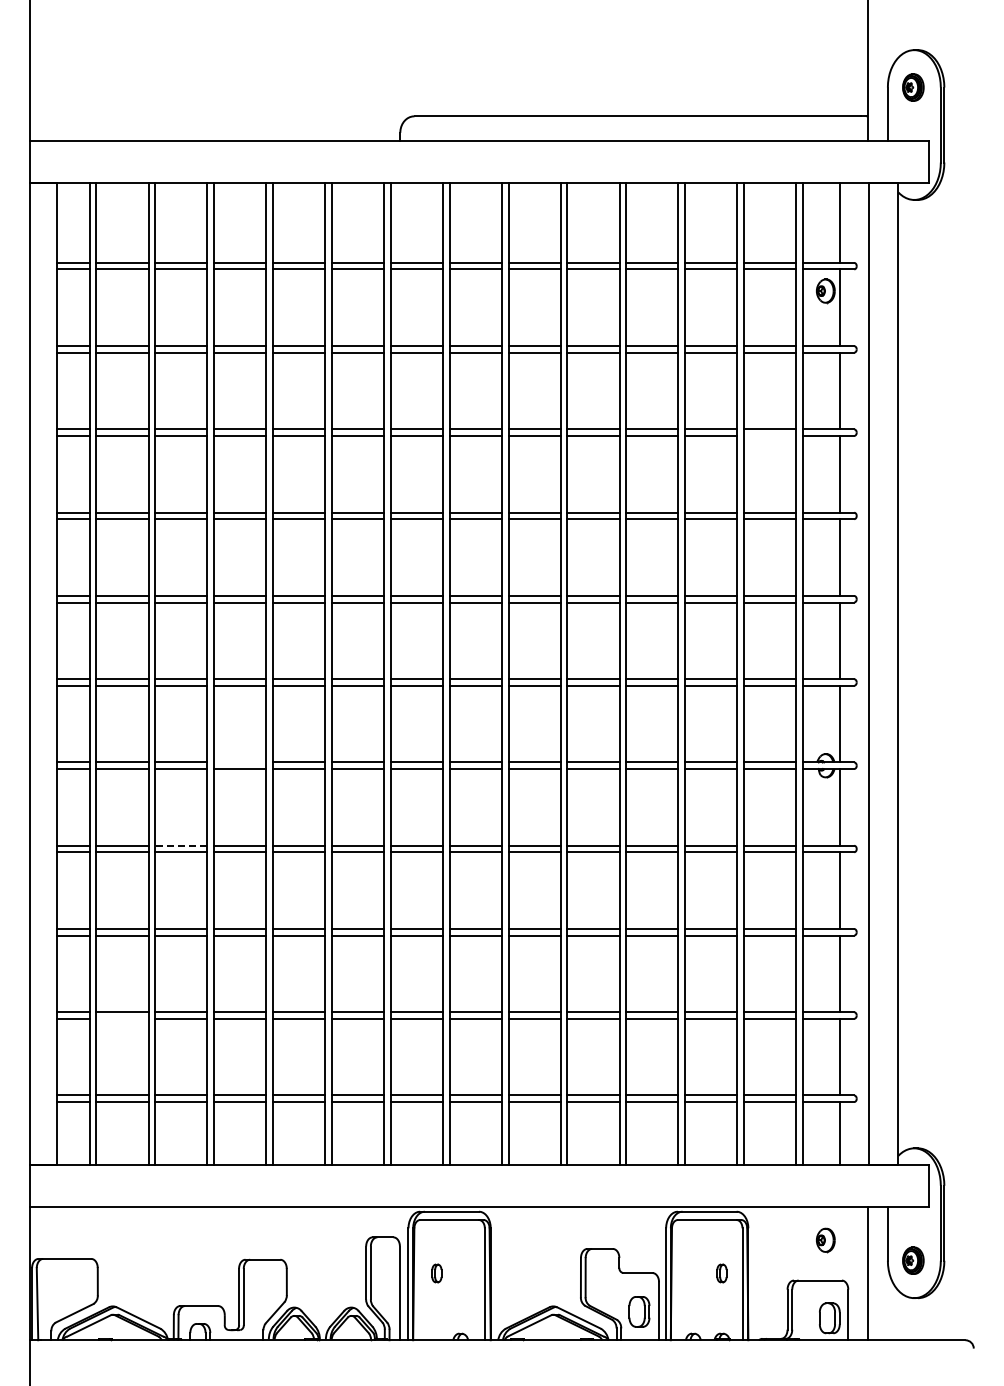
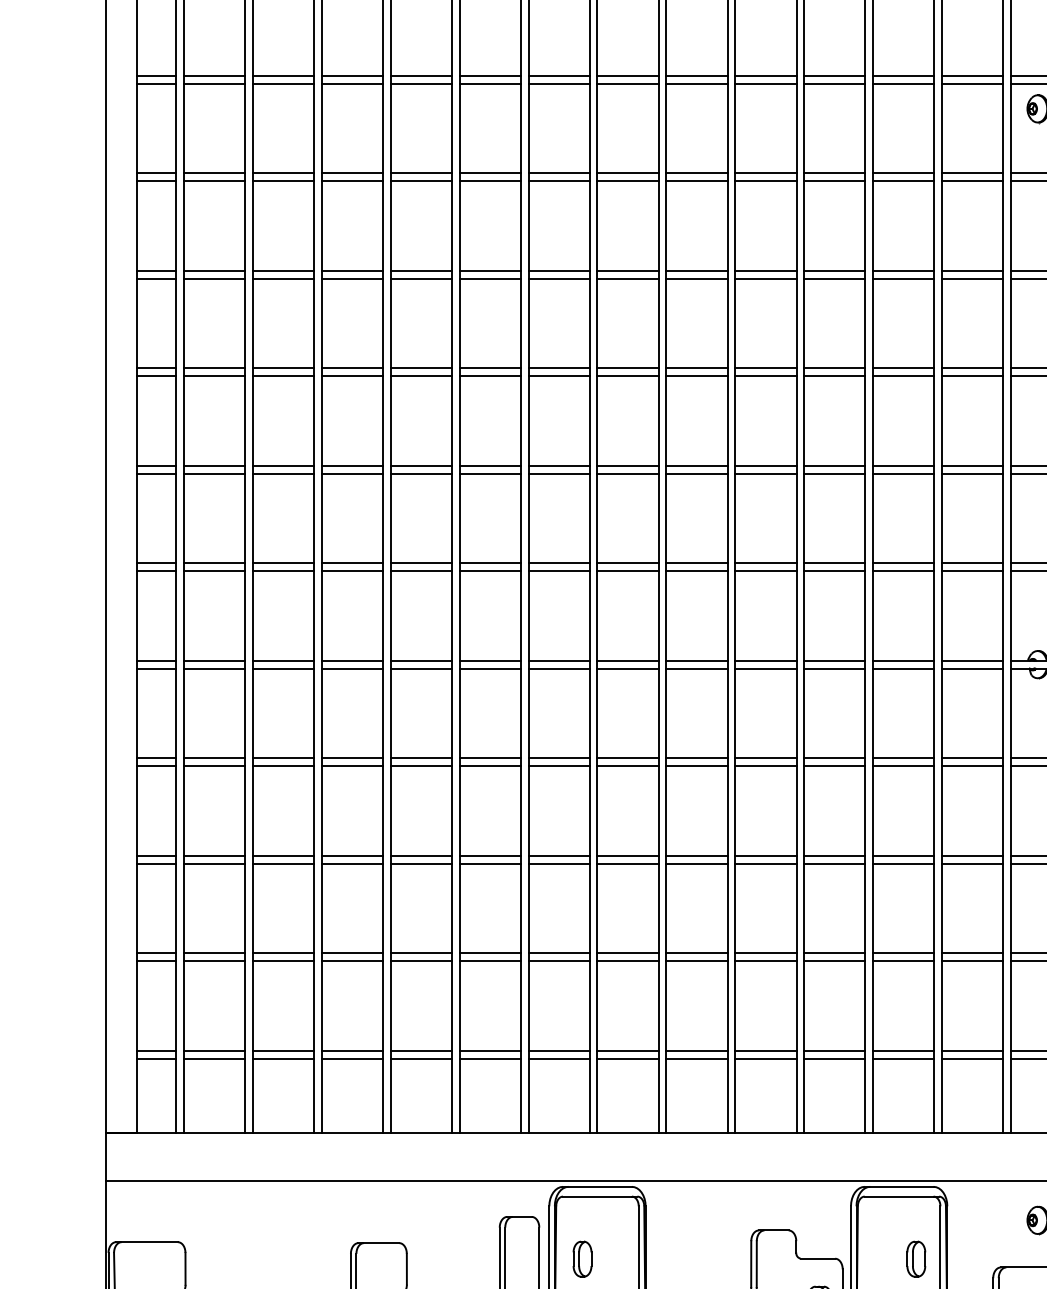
line: (770, 436) -> (973, 279), added
line: (240, 762) -> (352, 660), added
line: (180, 845) -> (282, 758), dashed -> solid
line: (122, 1018) -> (214, 960), added
part: (436, 1273) -> (582, 1259), size x1.67
part: (721, 1273) -> (915, 1259), size x1.67

